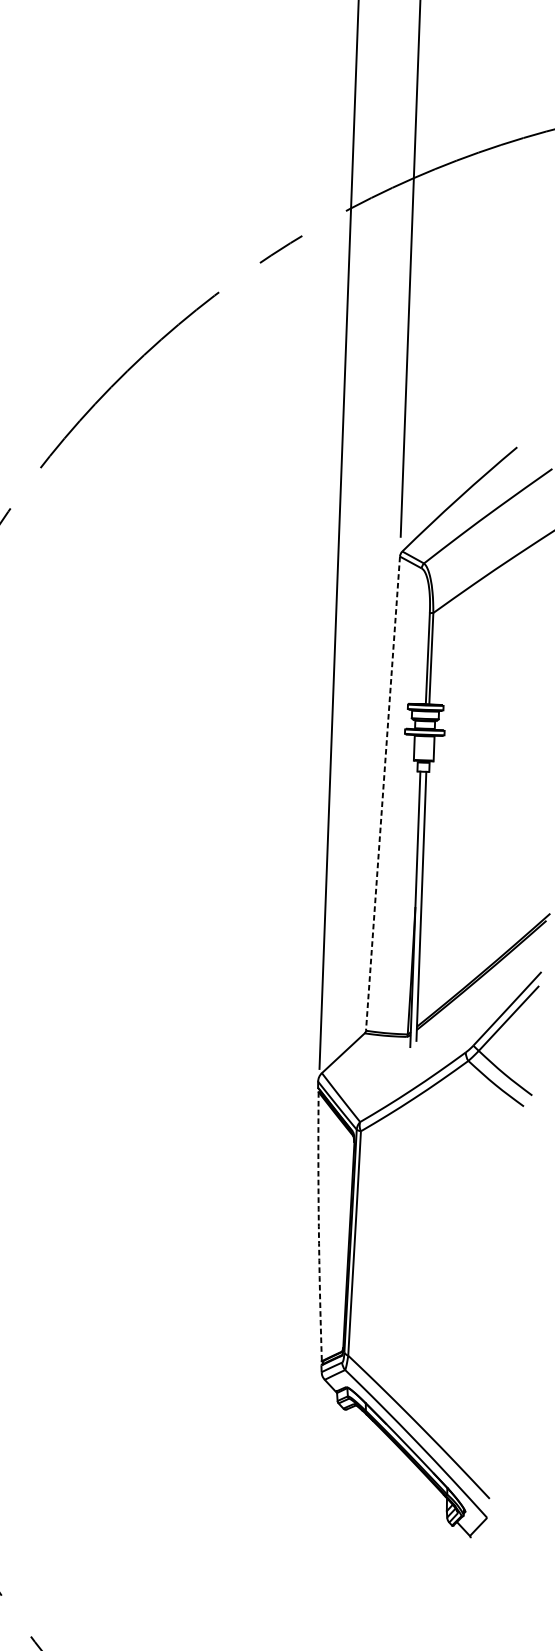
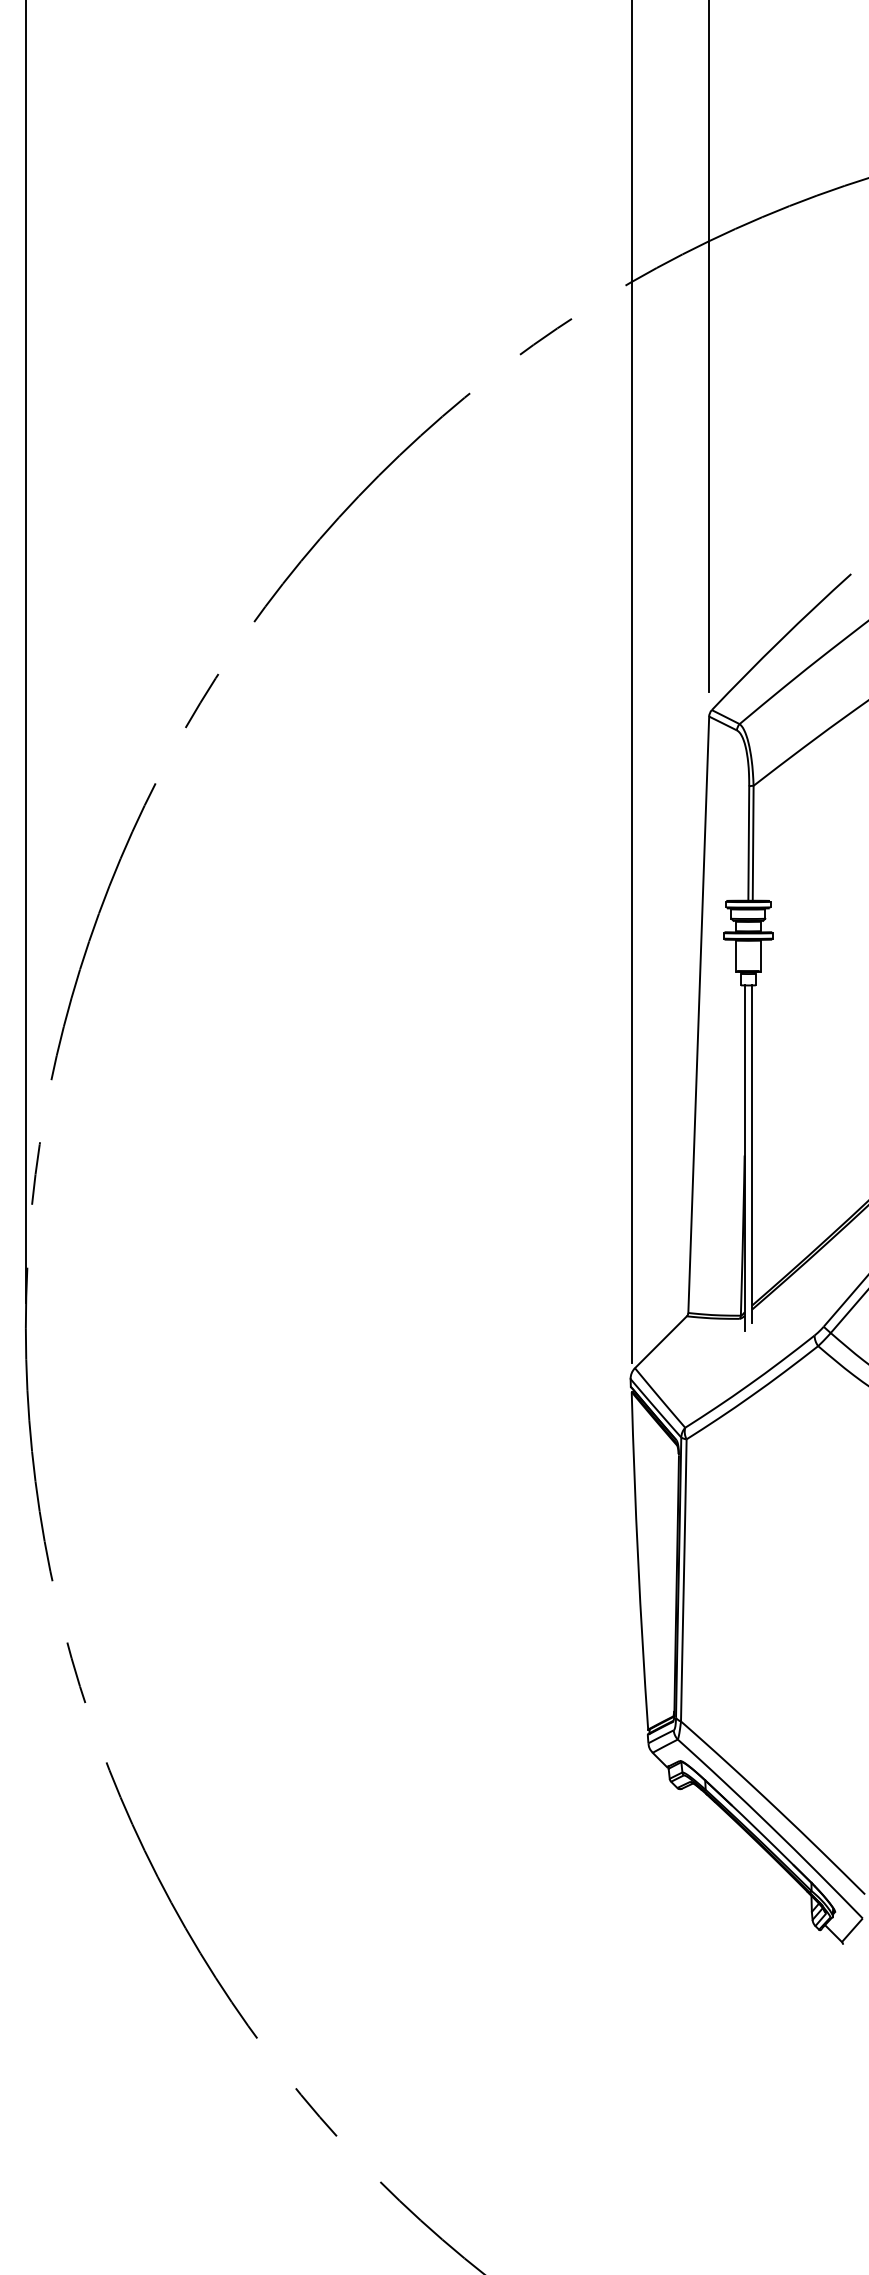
line: (382, 794) -> (698, 1015), dashed -> solid
arc: (319, 1226) -> (638, 1560), dashed -> solid

